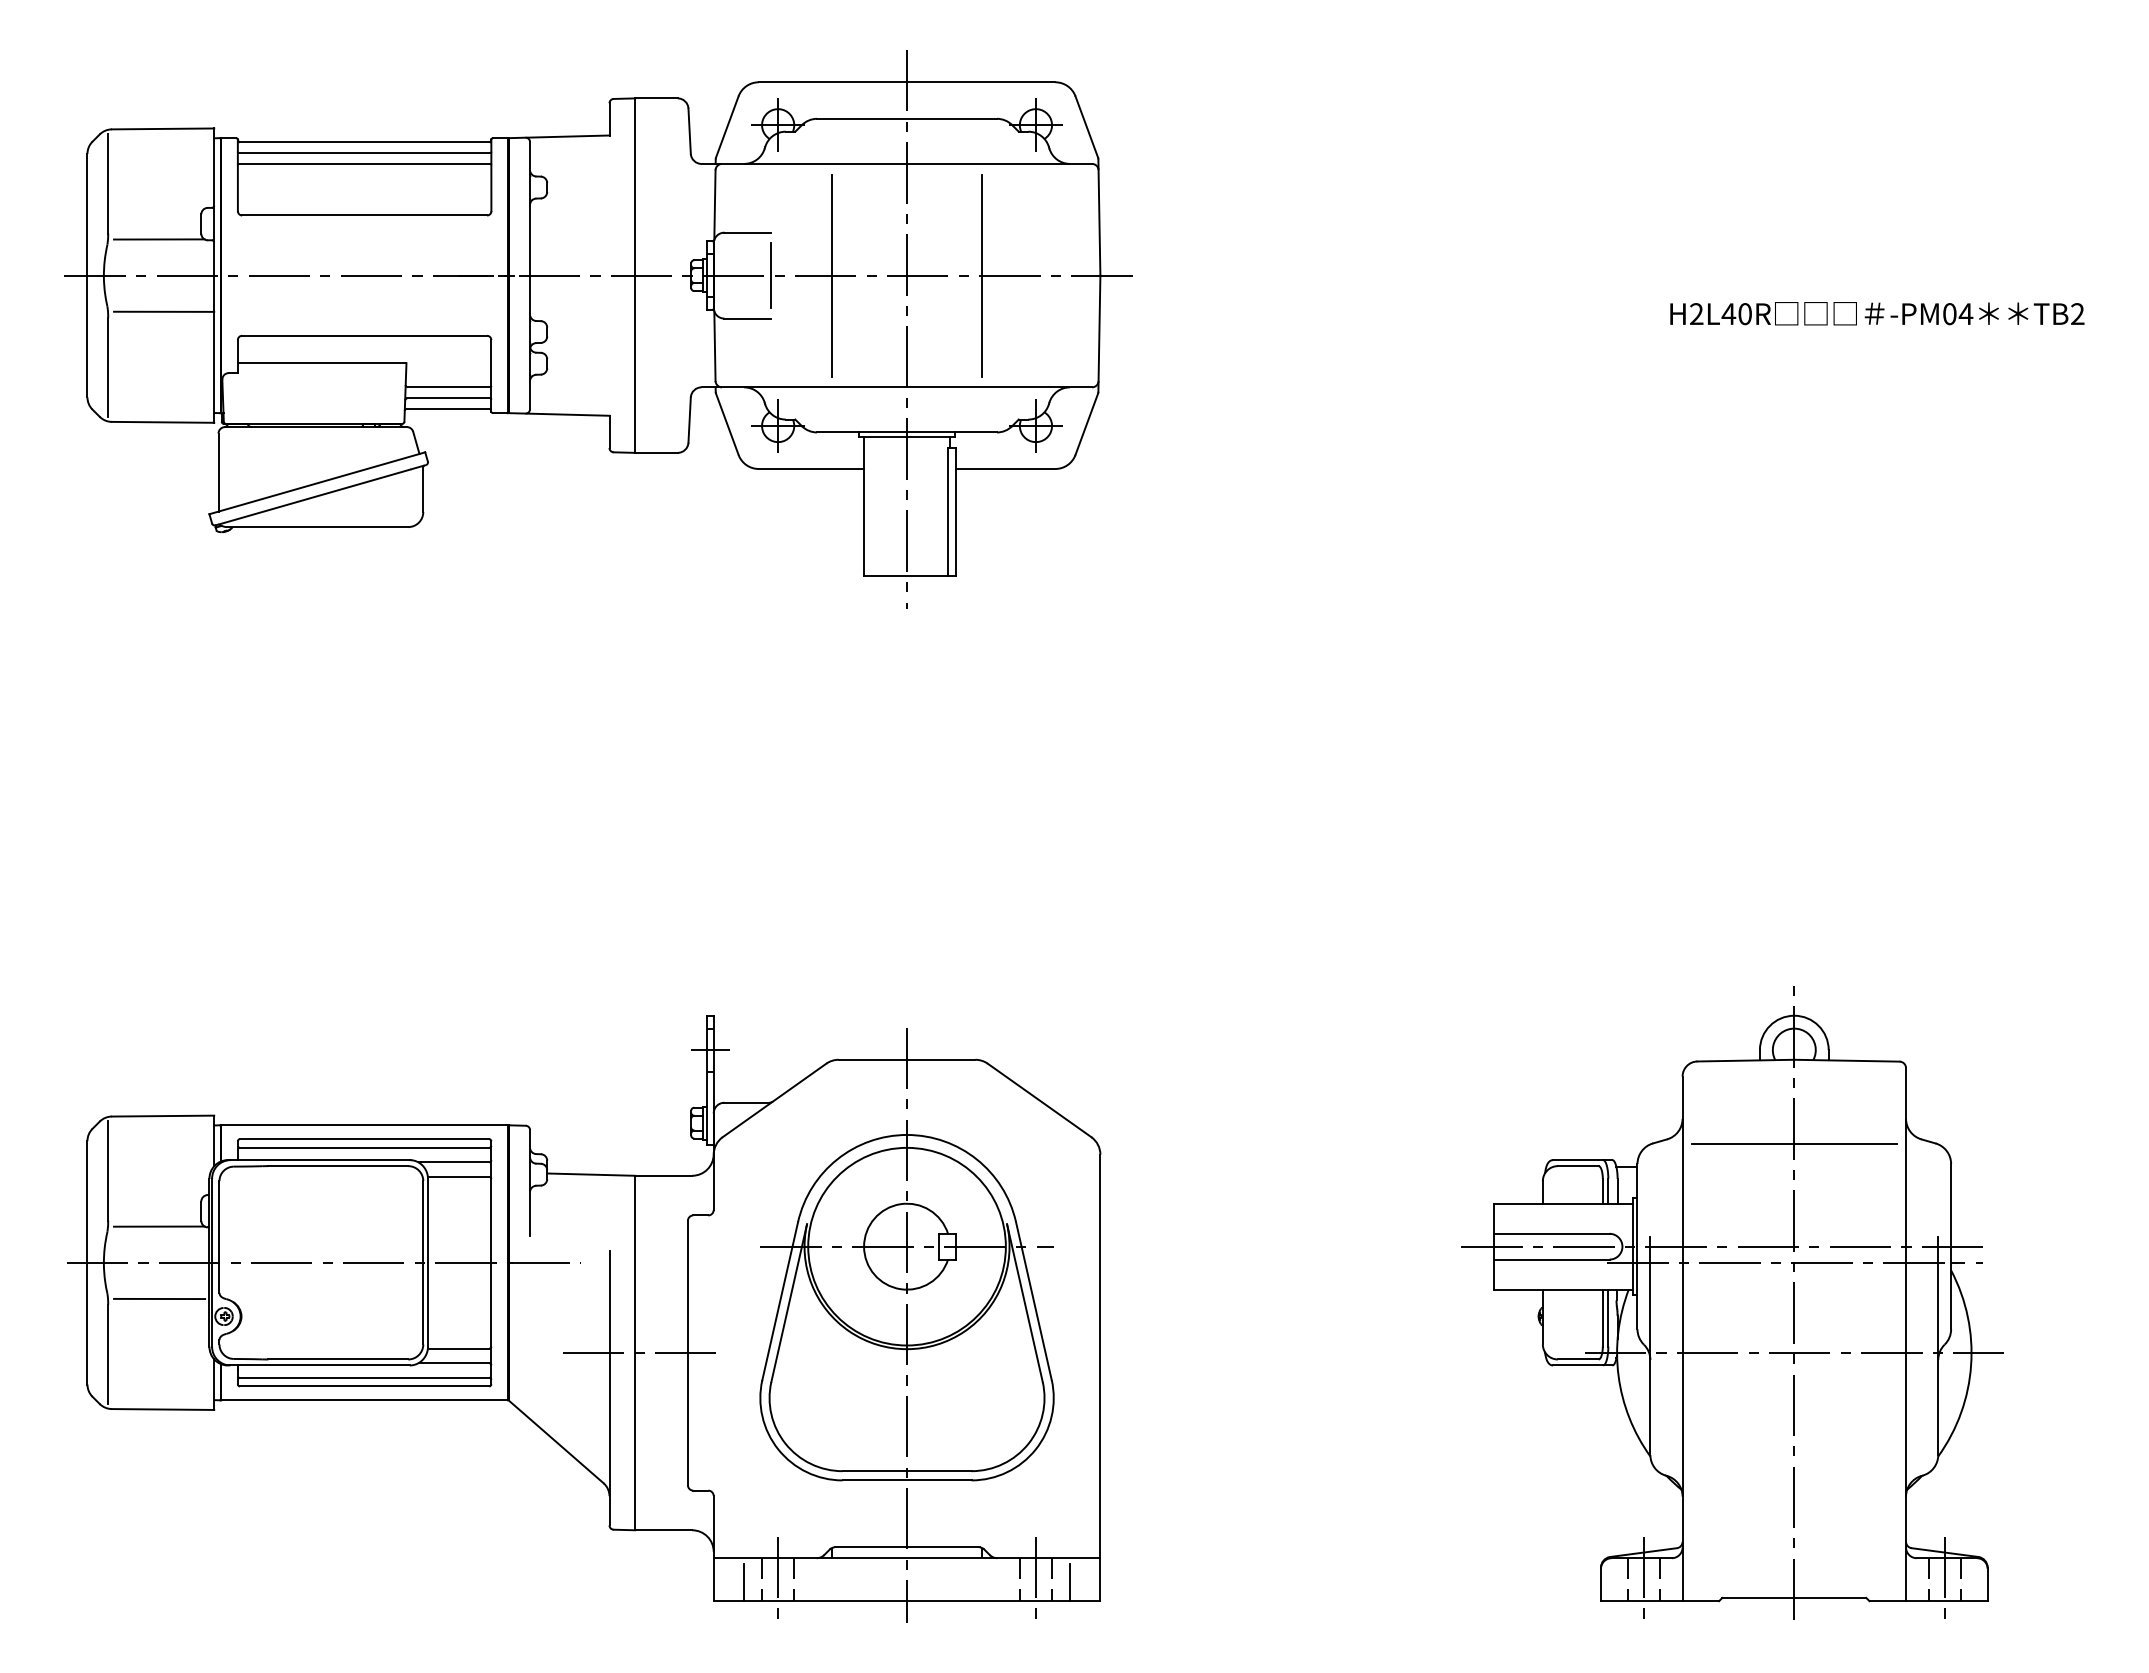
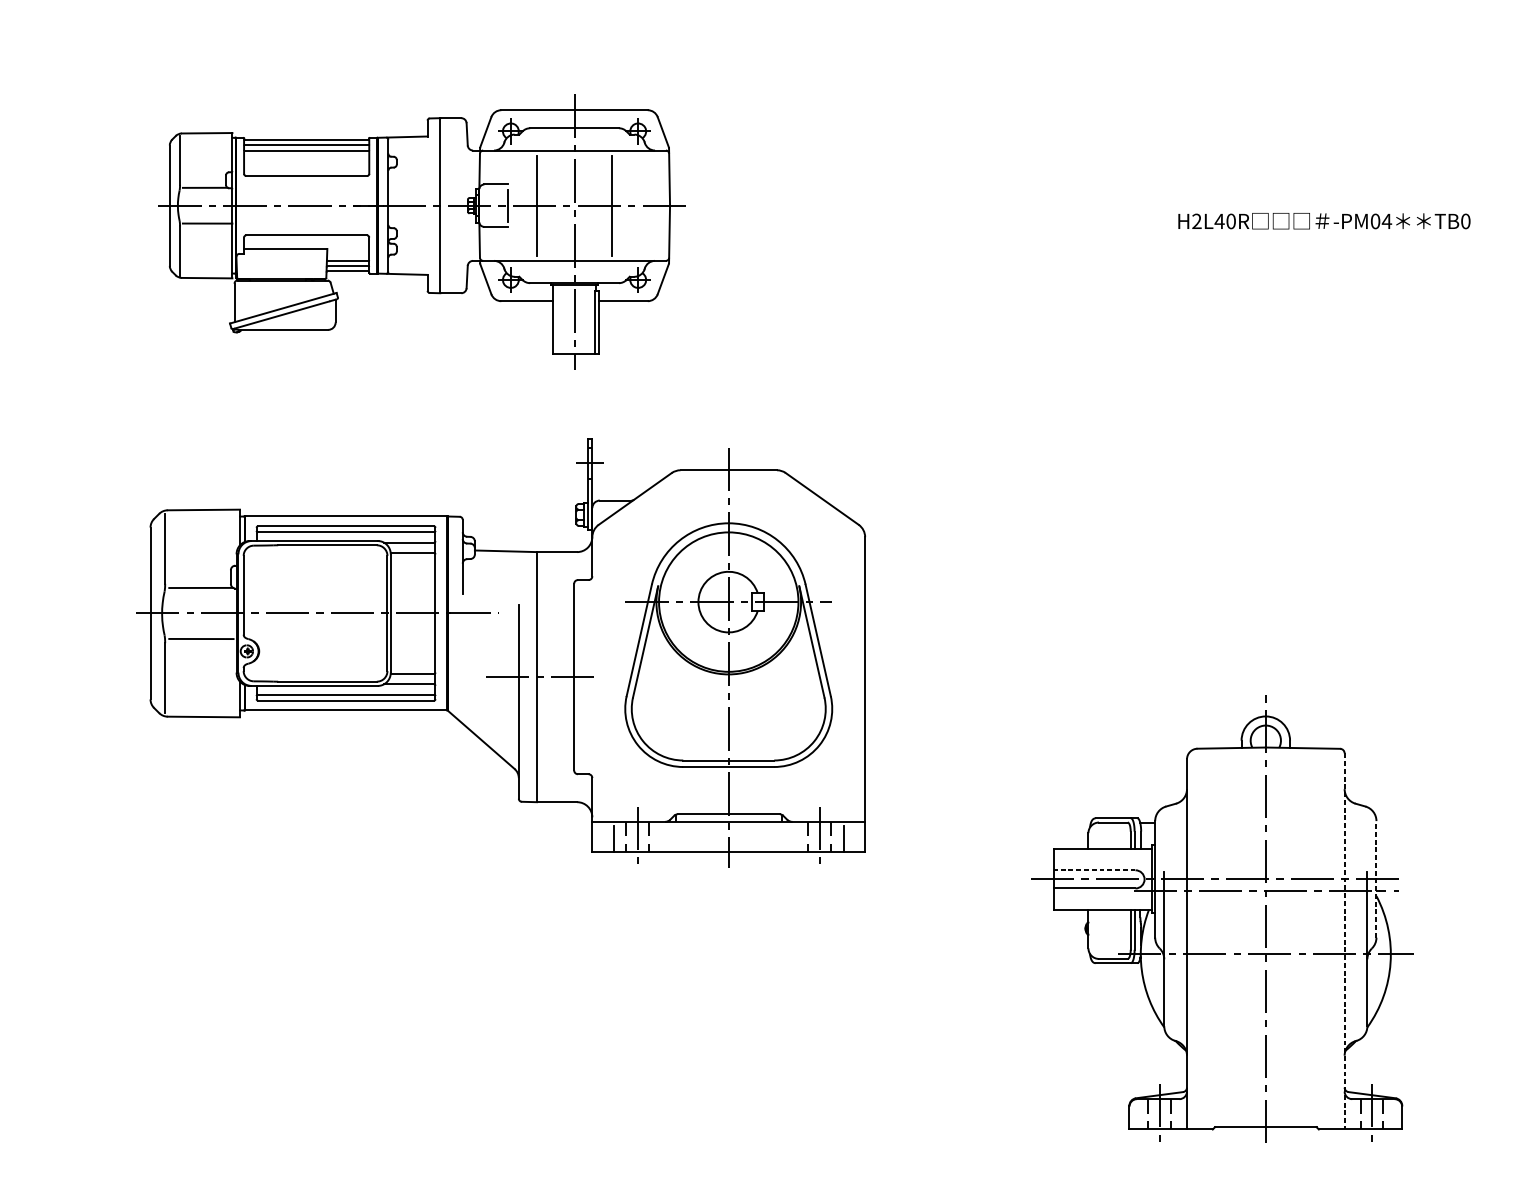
text: (2077, 314) -> (1465, 221), TB2 -> TB0
part: (598, 329) -> (422, 232), size x0.7
line: (1794, 1143) -> (1265, 806), removed
line: (1551, 1233) -> (1094, 870), solid -> dashed
line: (1951, 1246) -> (1376, 879), solid -> dashed
part: (584, 1318) -> (501, 652), moved
line: (1906, 1334) -> (1344, 941), solid -> dashed

